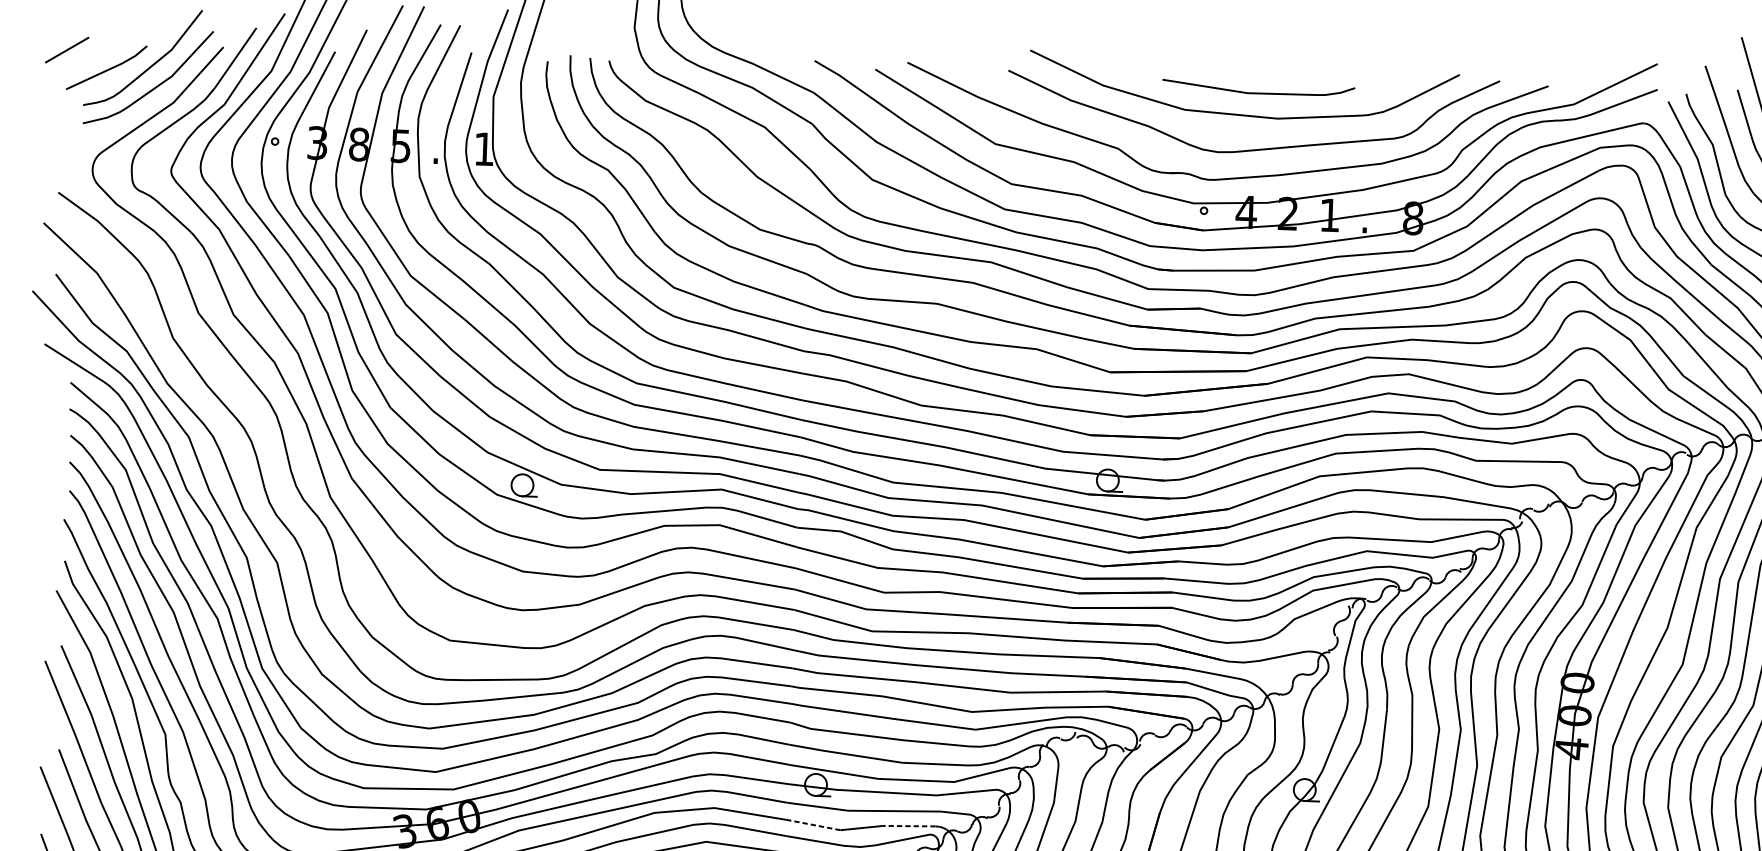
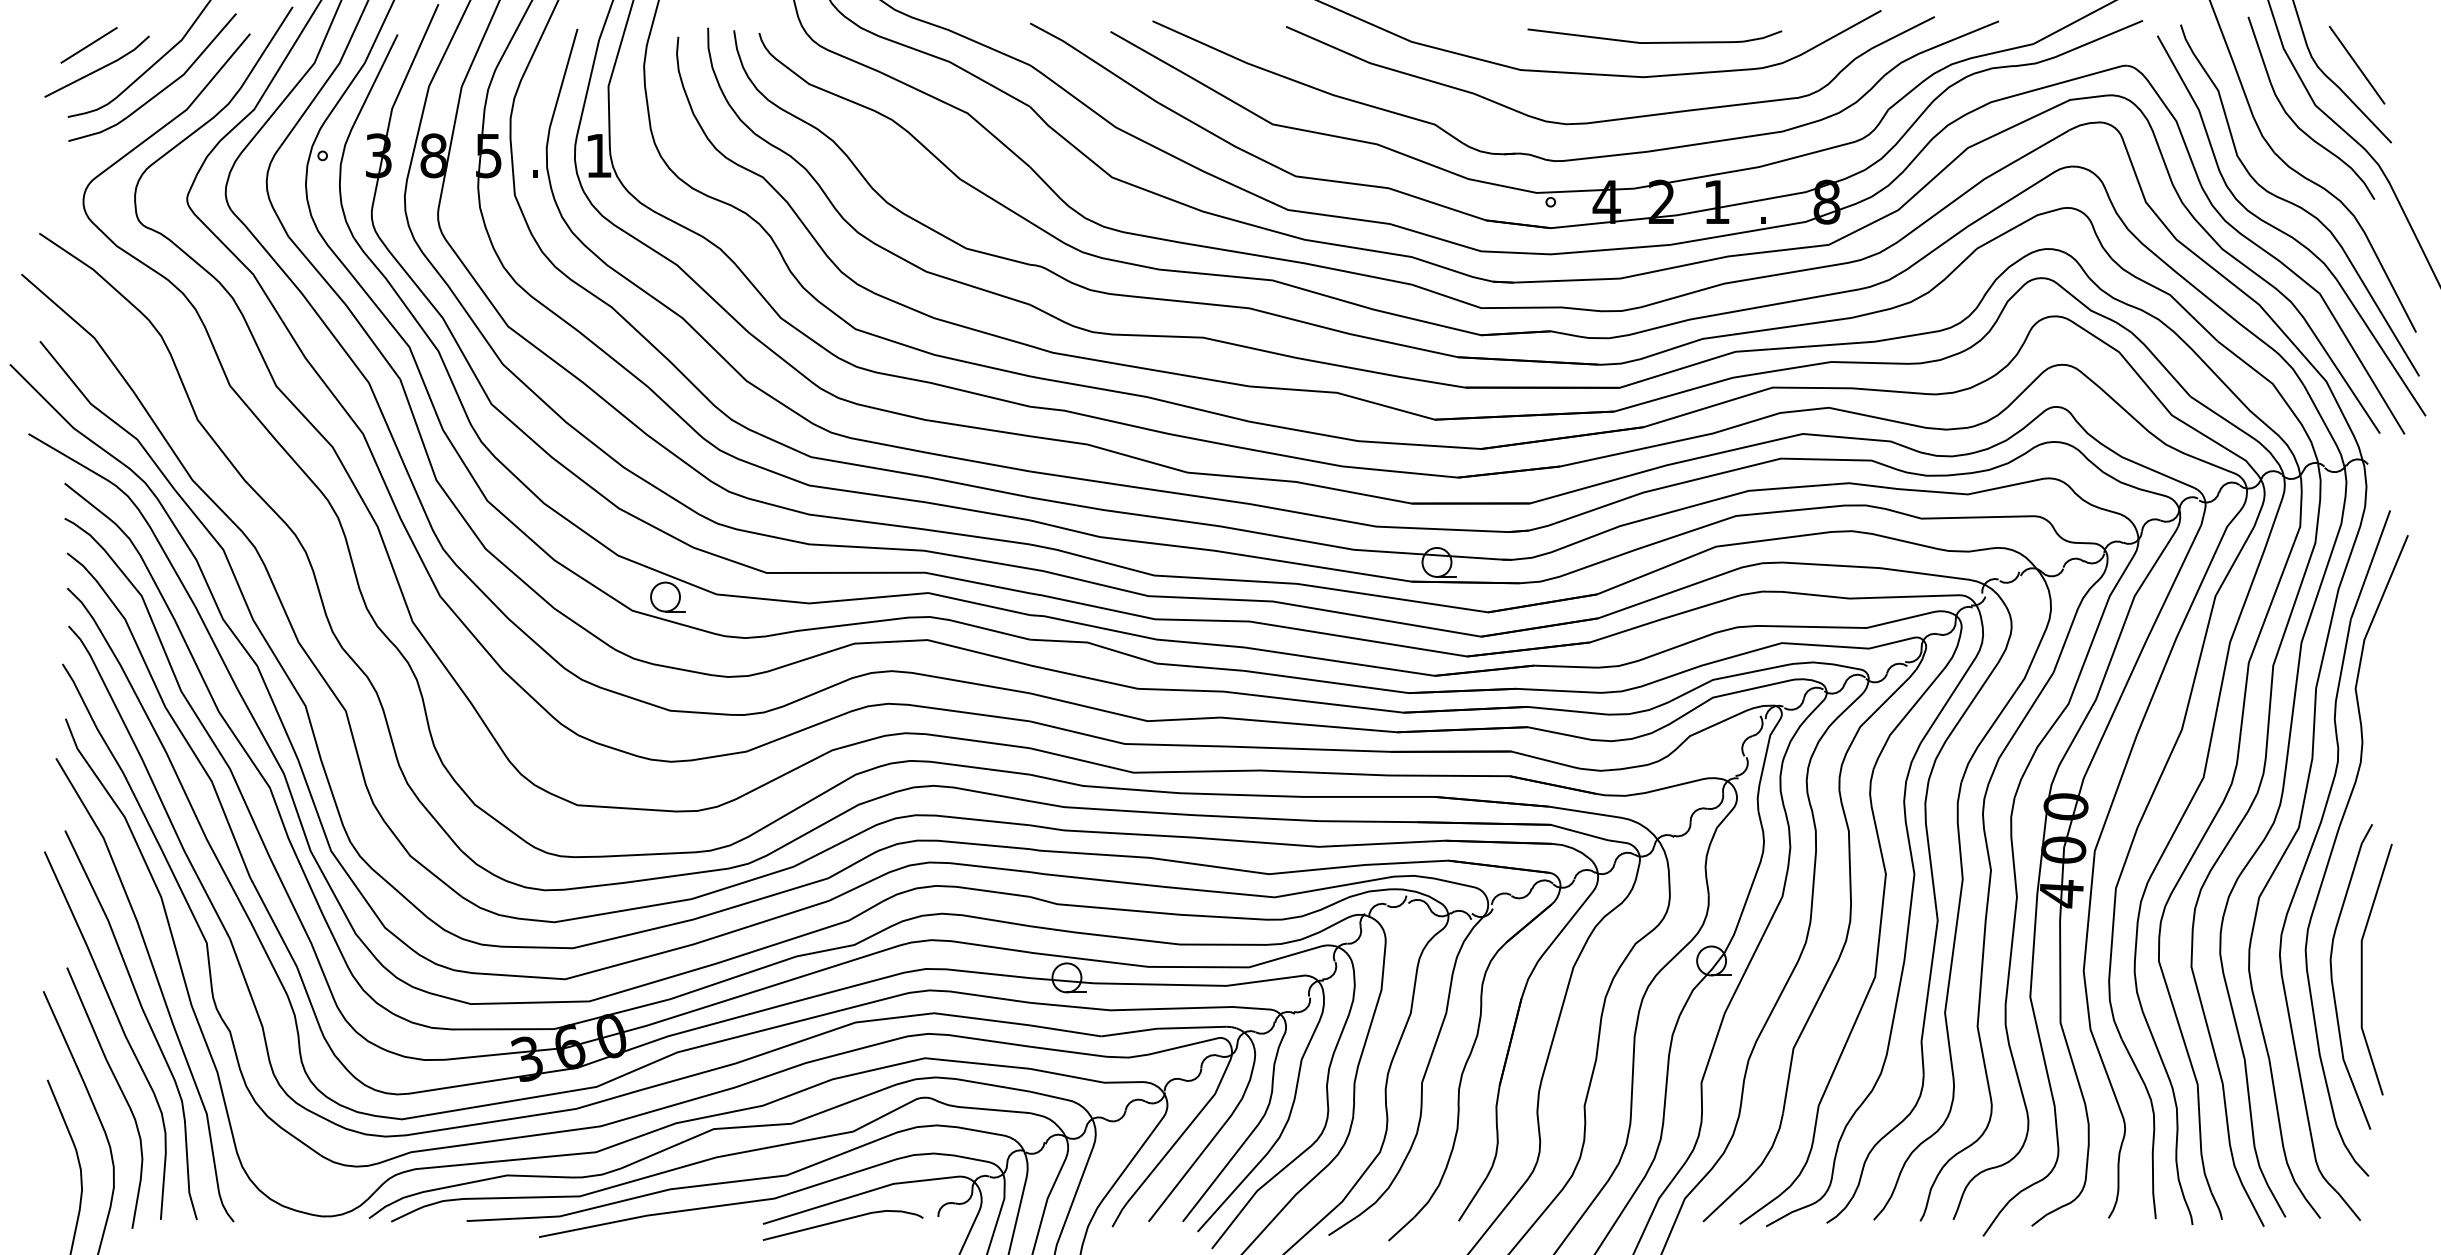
line: (66, 50) -> (88, 45), moved
curve: (1258, 93) -> (1654, 42), moved
line: (813, 824) -> (1065, 1030), dashed -> solid
line: (908, 825) -> (1191, 1027), dashed -> solid

